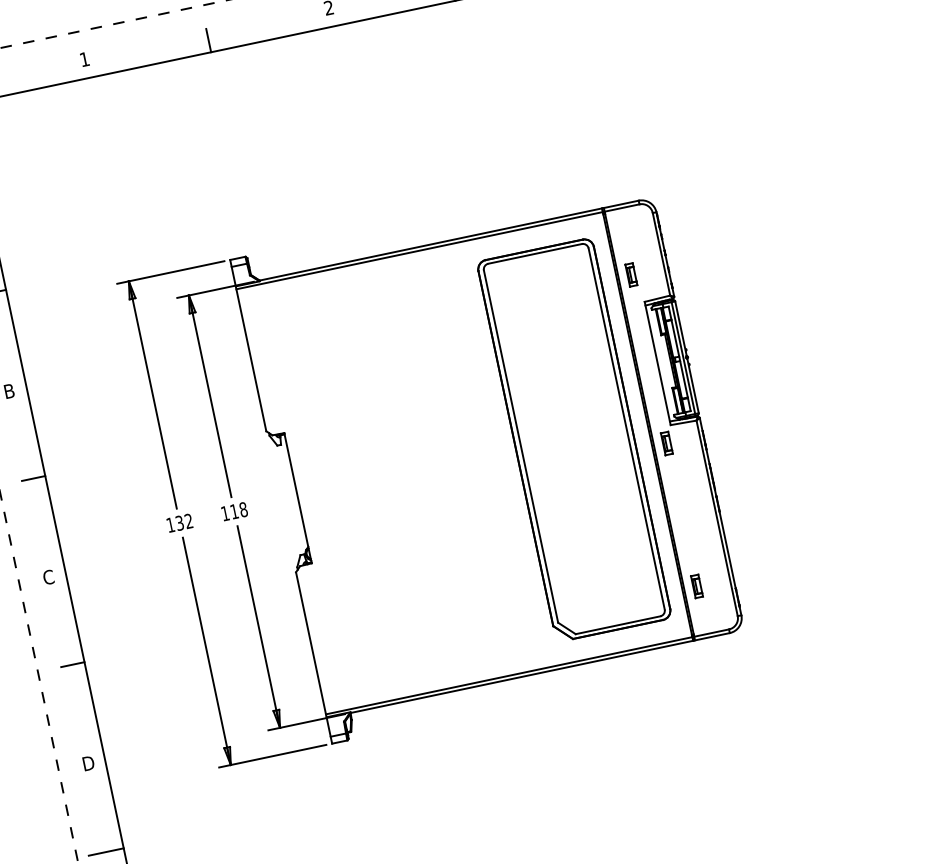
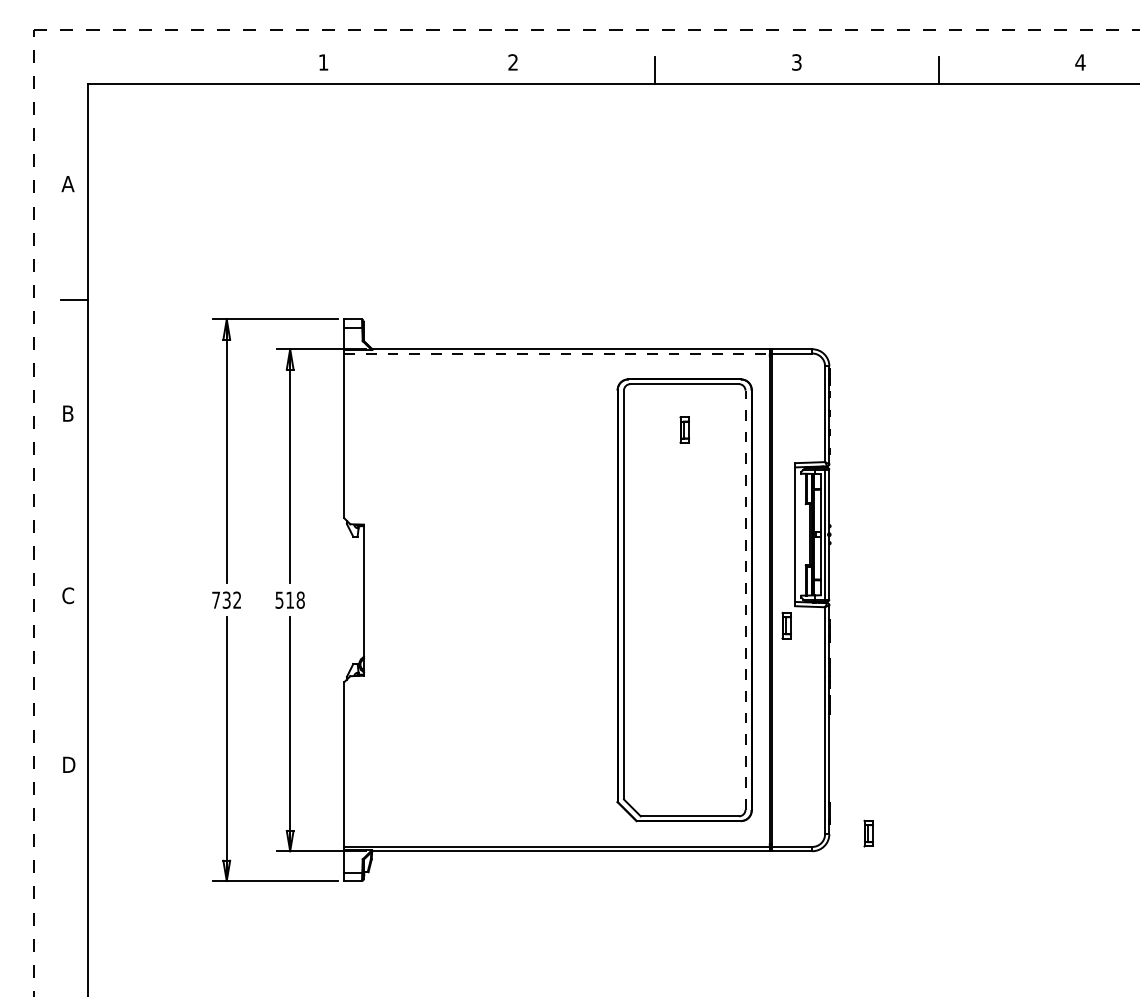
line: (208, 40) -> (371, 70), removed
text: (84, 59) -> (323, 62), moved
line: (419, 250) -> (557, 353), solid -> dashed
part: (631, 274) -> (684, 429), moved
line: (626, 429) -> (745, 600), solid -> dashed
line: (33, 478) -> (74, 516), removed
text: (225, 512) -> (279, 599), 118 -> 518
text: (170, 524) -> (215, 599), 132 -> 732
text: (47, 577) -> (67, 595), moved
part: (696, 586) -> (868, 833), moved
line: (72, 664) -> (74, 732), removed
text: (88, 762) -> (69, 764), moved
line: (105, 852) -> (67, 948), removed

